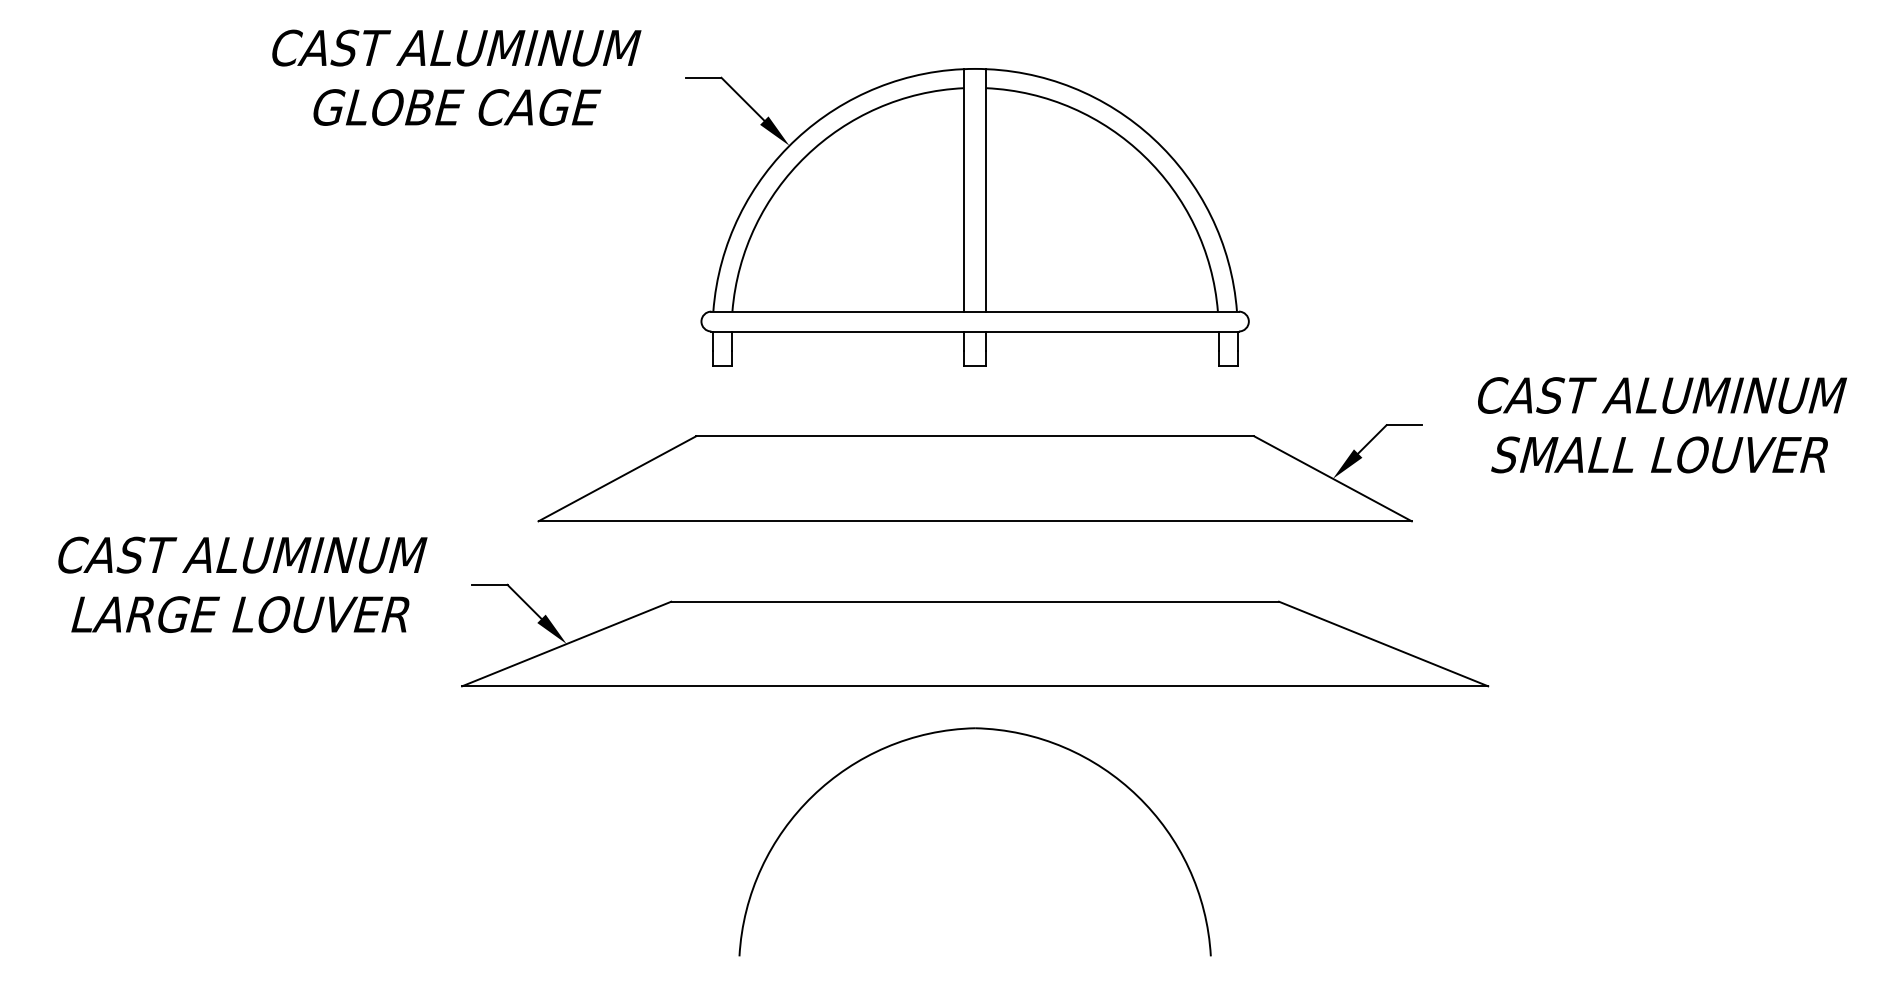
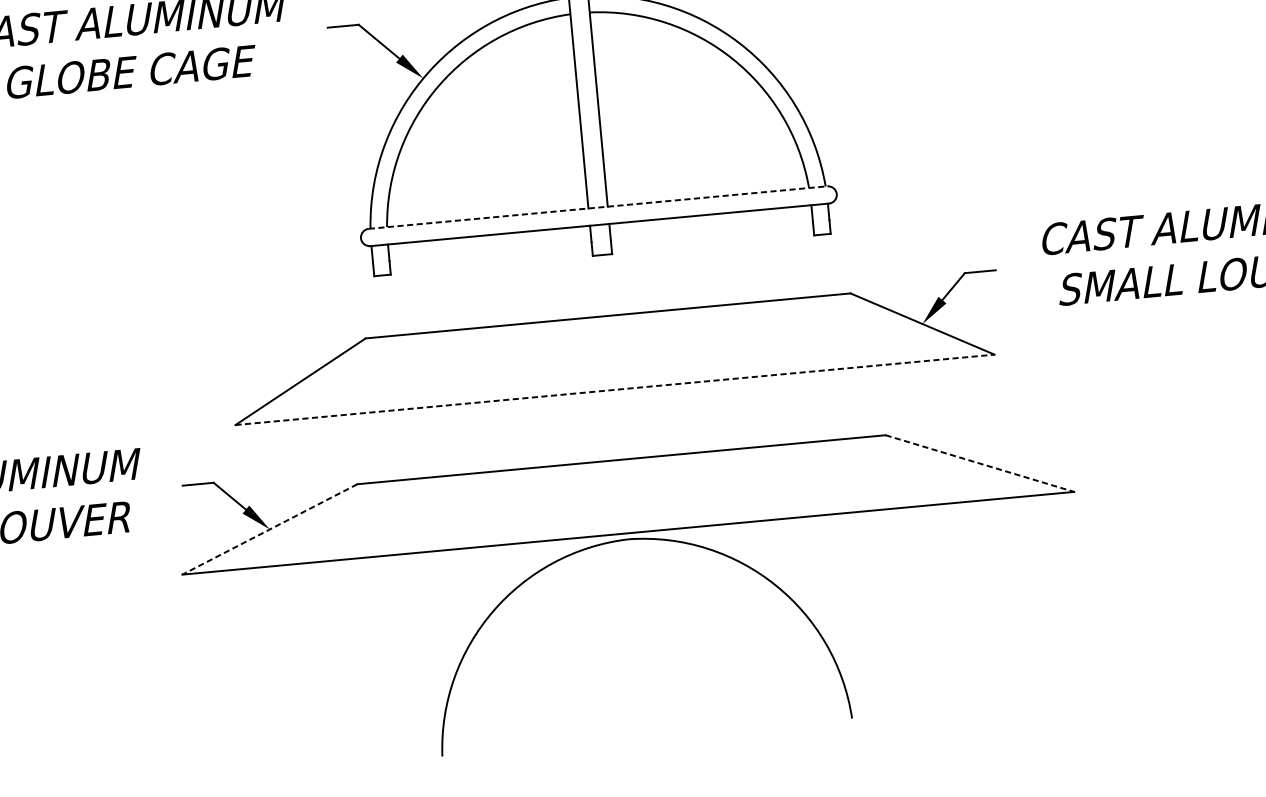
line: (975, 311) -> (598, 207), solid -> dashed
line: (975, 521) -> (615, 389), solid -> dashed
line: (566, 644) -> (269, 529), solid -> dashed
line: (1383, 644) -> (979, 464), solid -> dashed
part: (974, 729) -> (628, 540), moved

